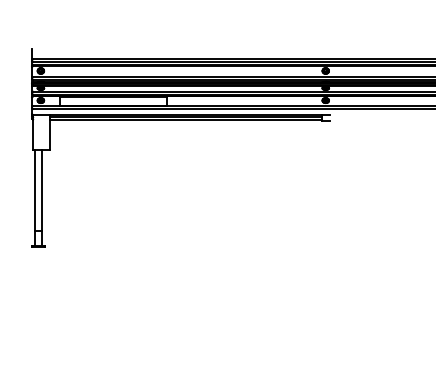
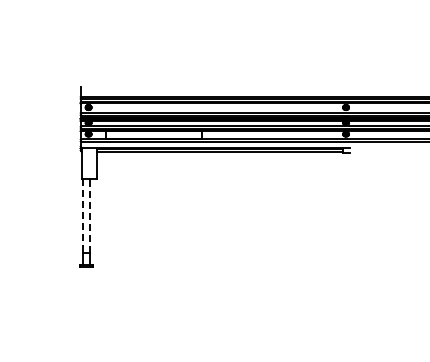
line: (35, 190) -> (83, 215), solid -> dashed
line: (41, 190) -> (89, 215), solid -> dashed

